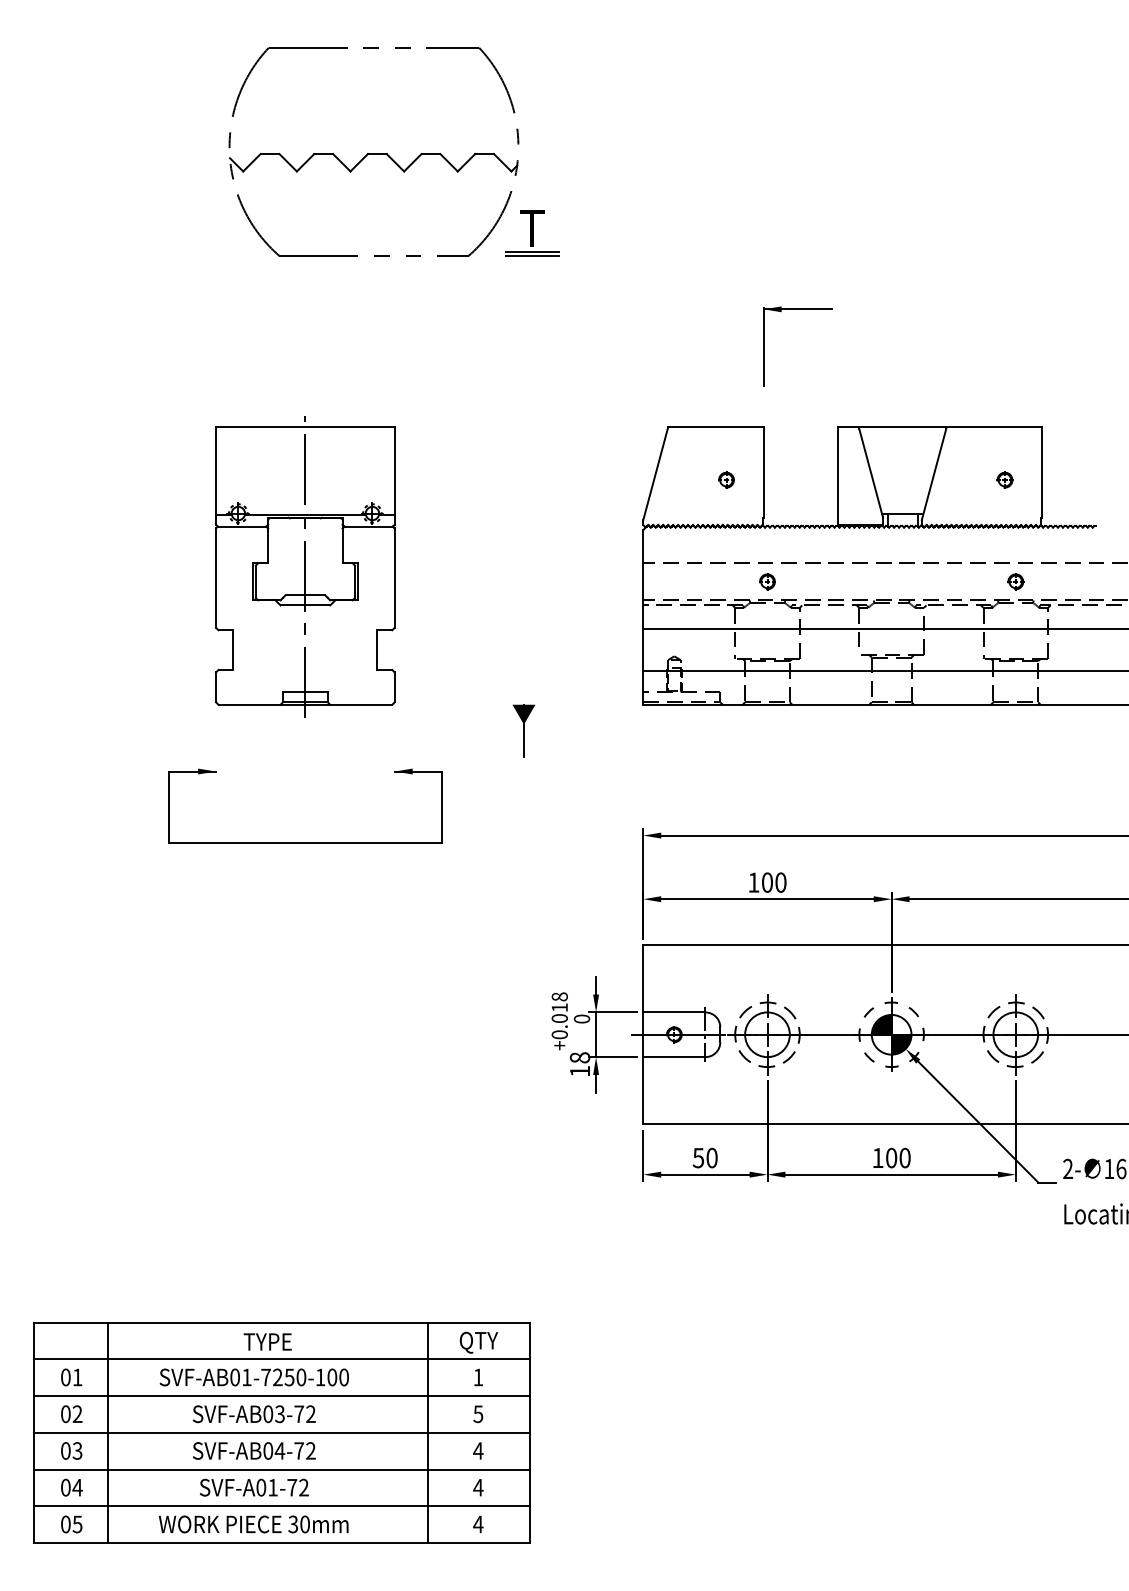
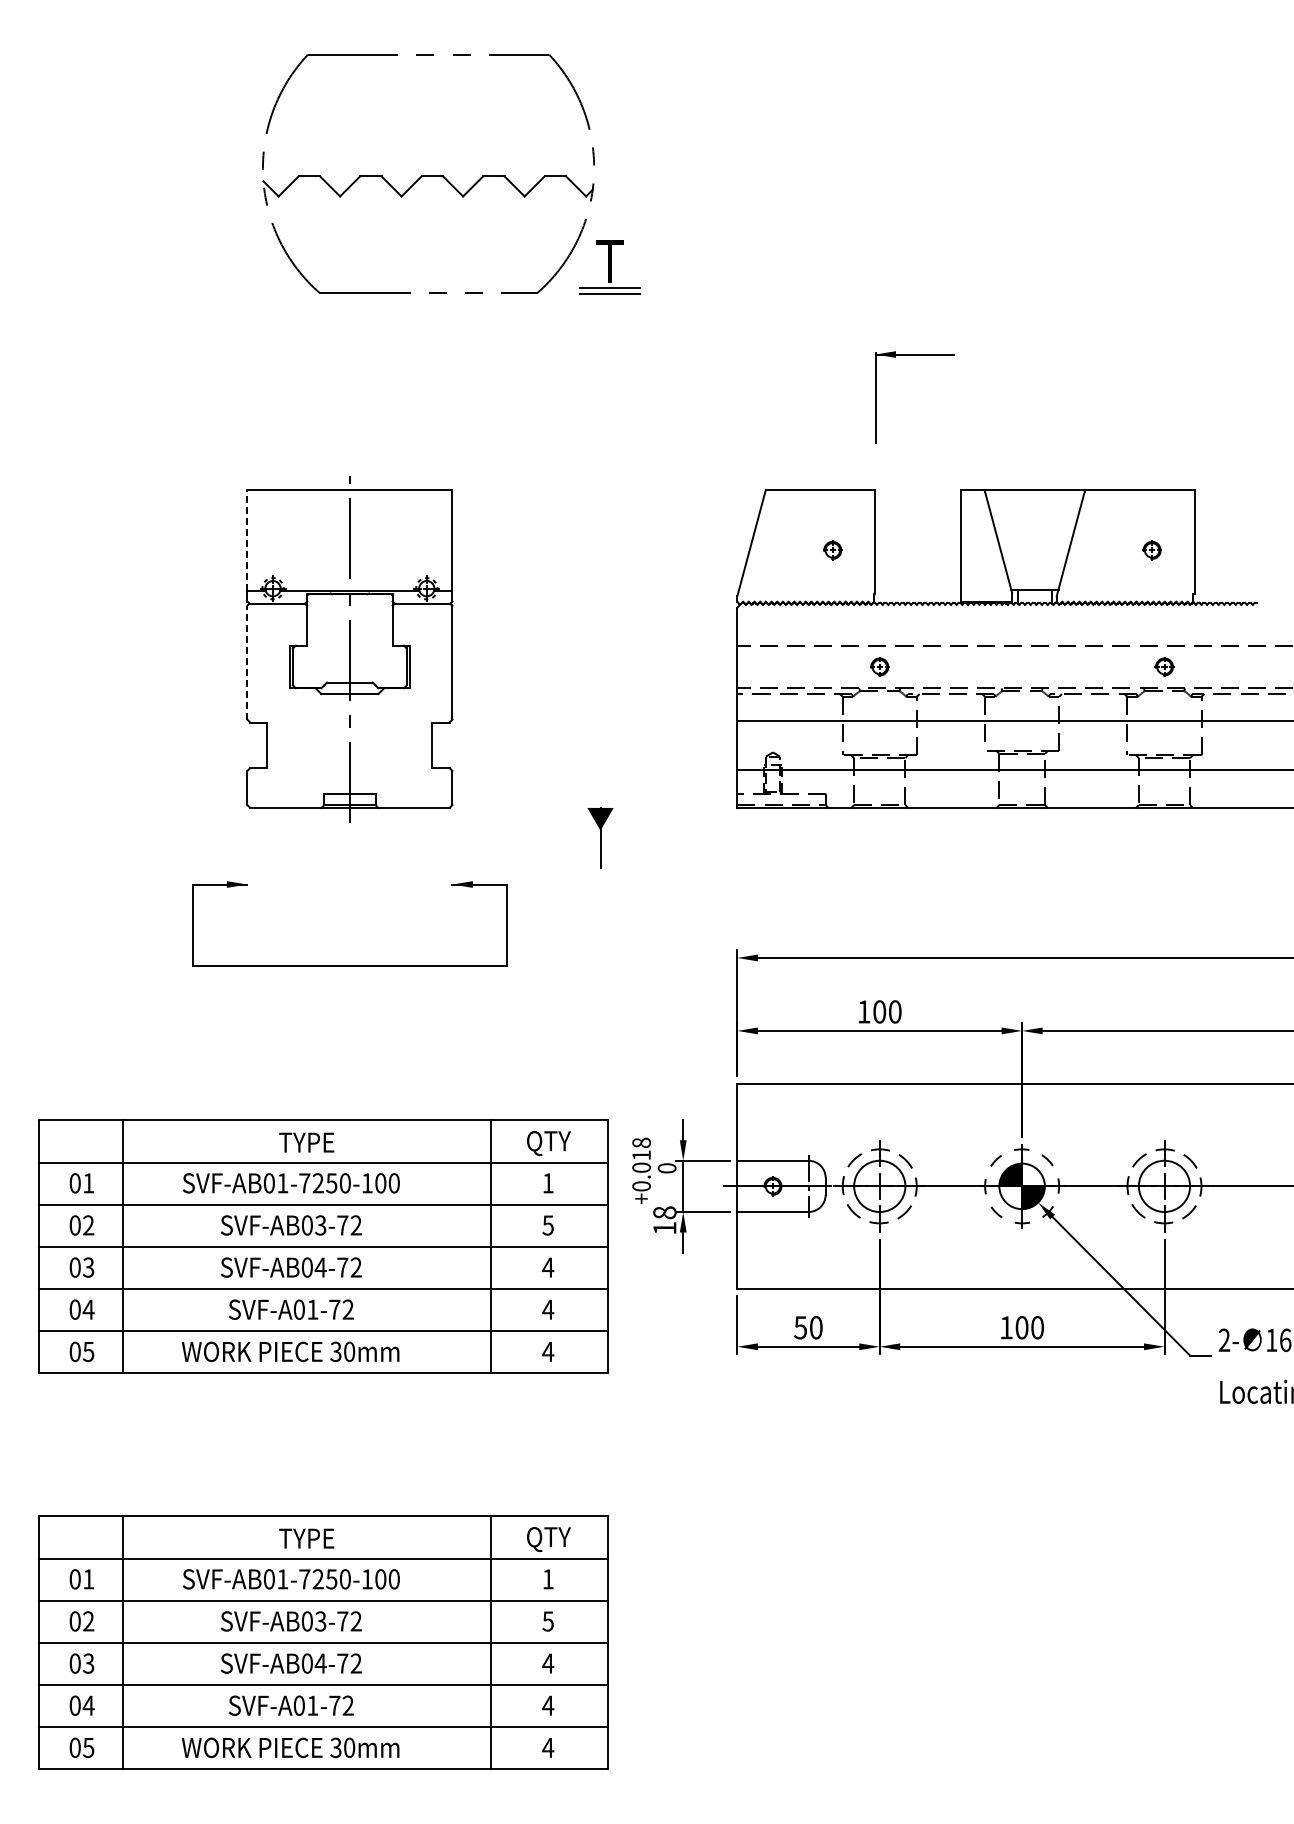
line: (216, 470) -> (247, 539), solid -> dashed
line: (216, 577) -> (247, 662), solid -> dashed
part: (282, 1087) -> (323, 1246), added

